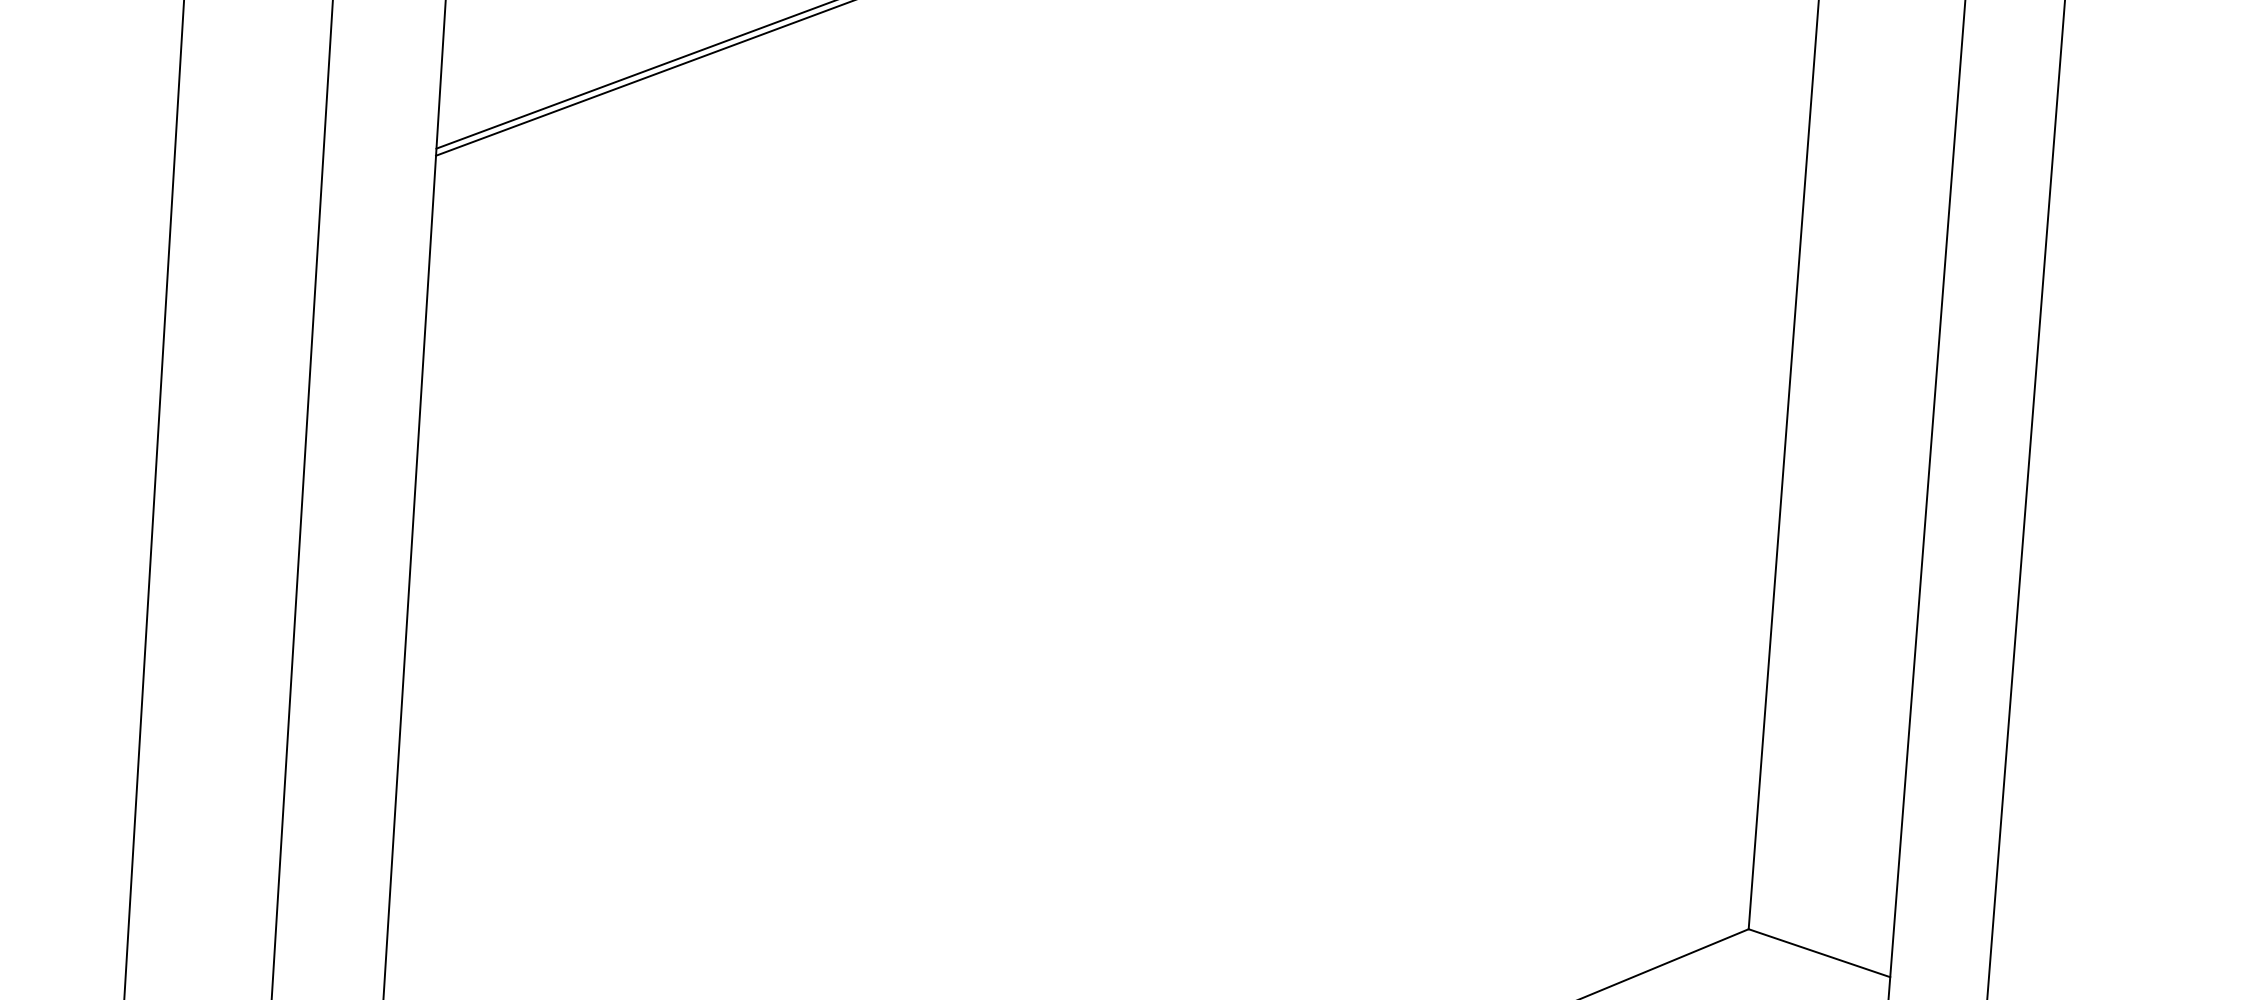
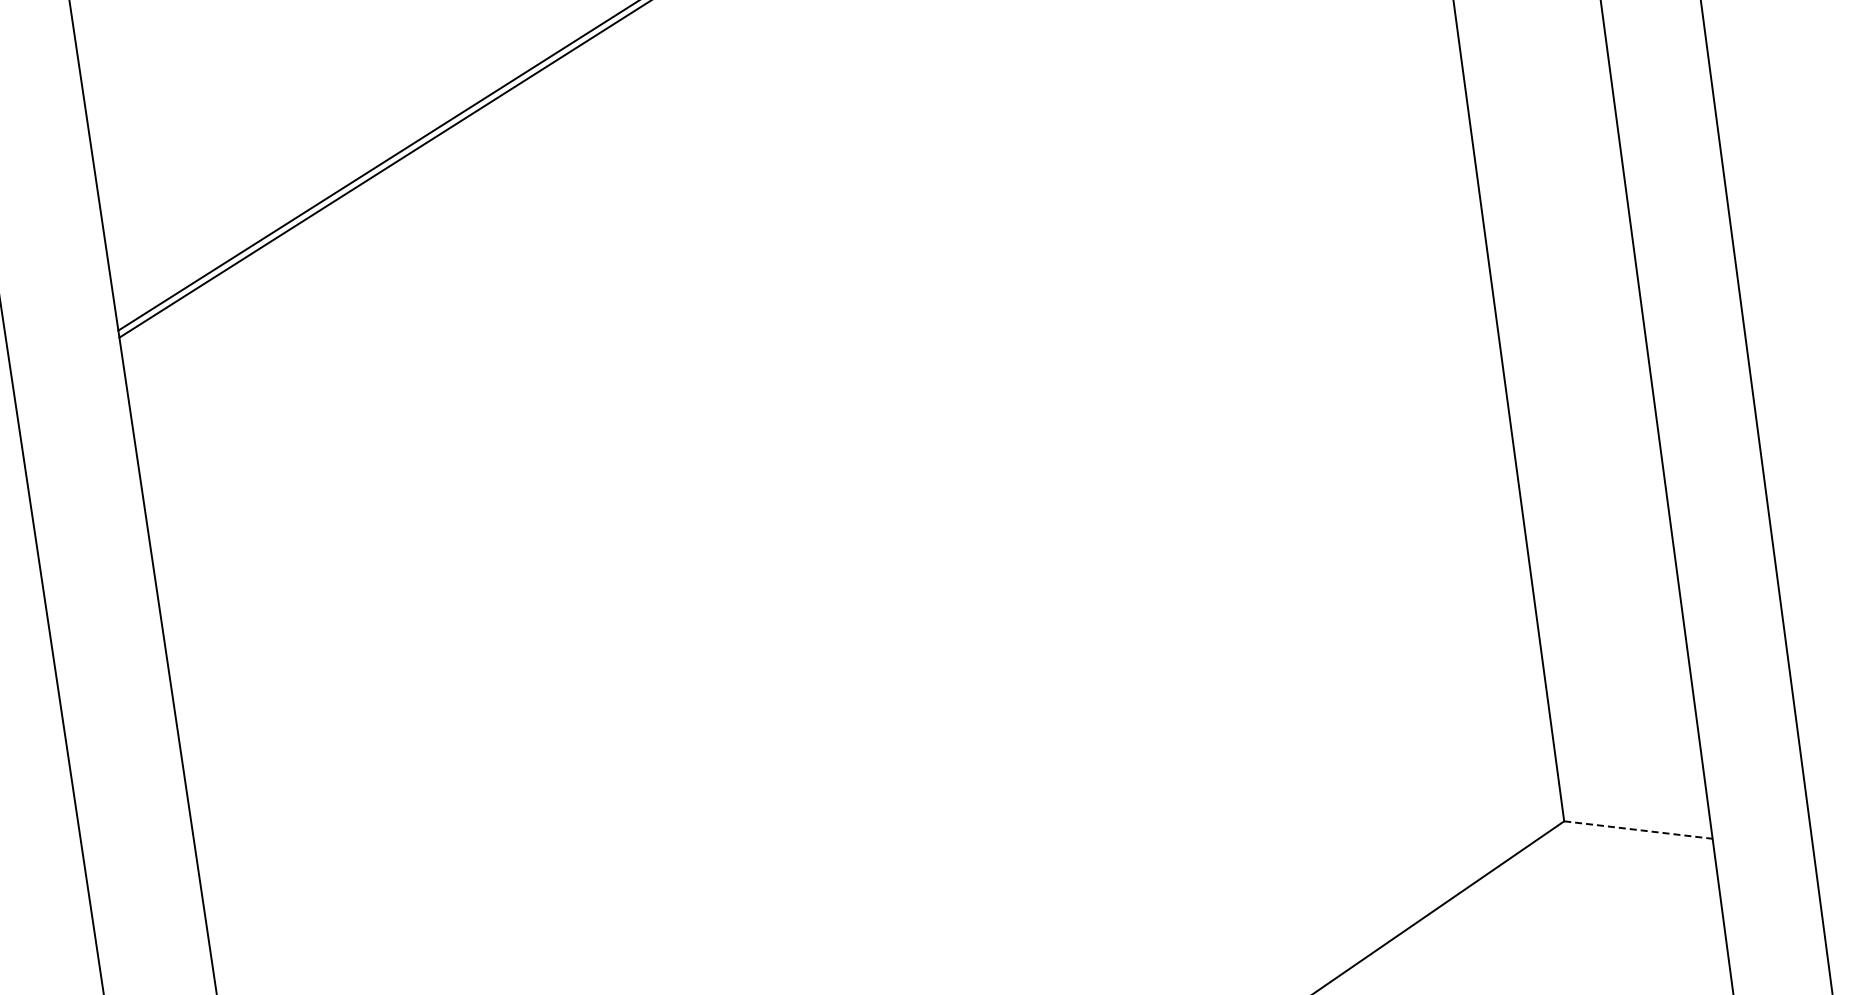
line: (1819, 953) -> (1638, 830), solid -> dashed

